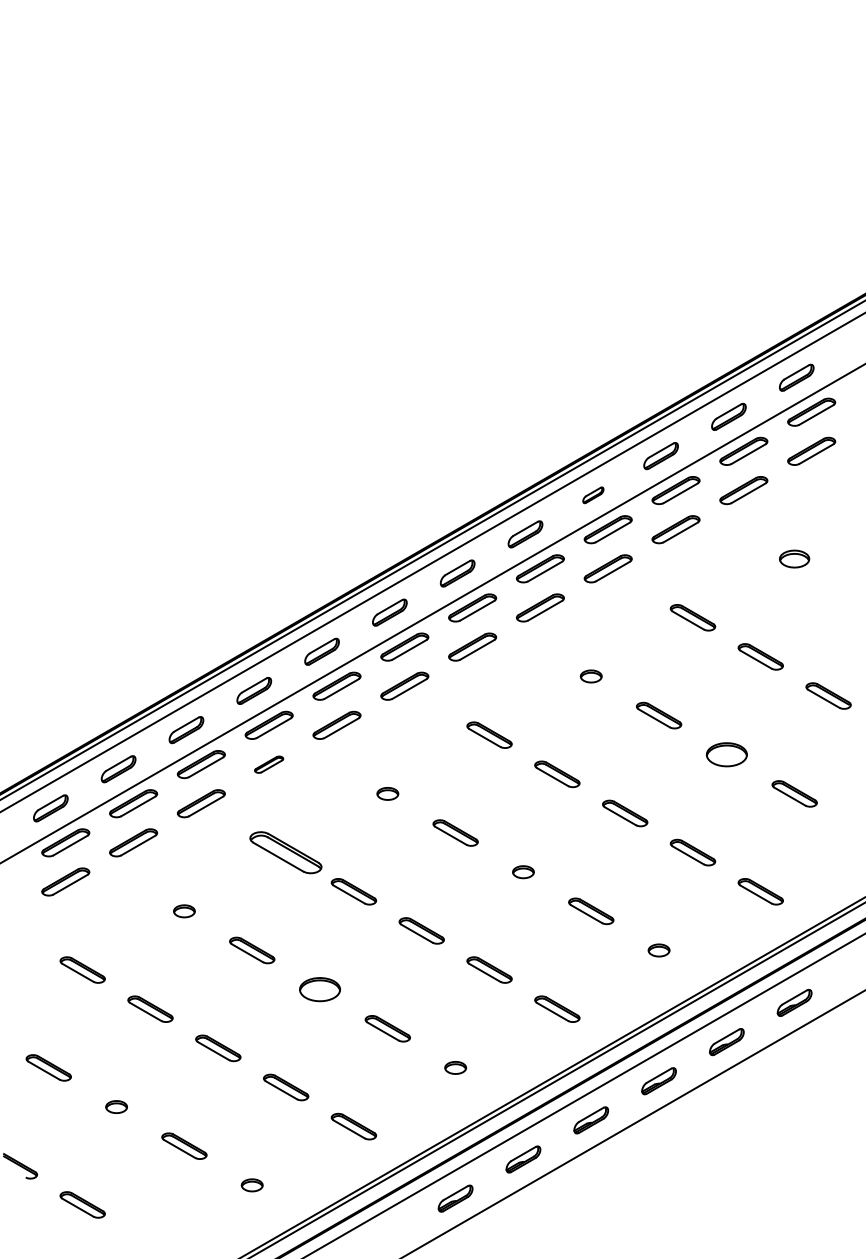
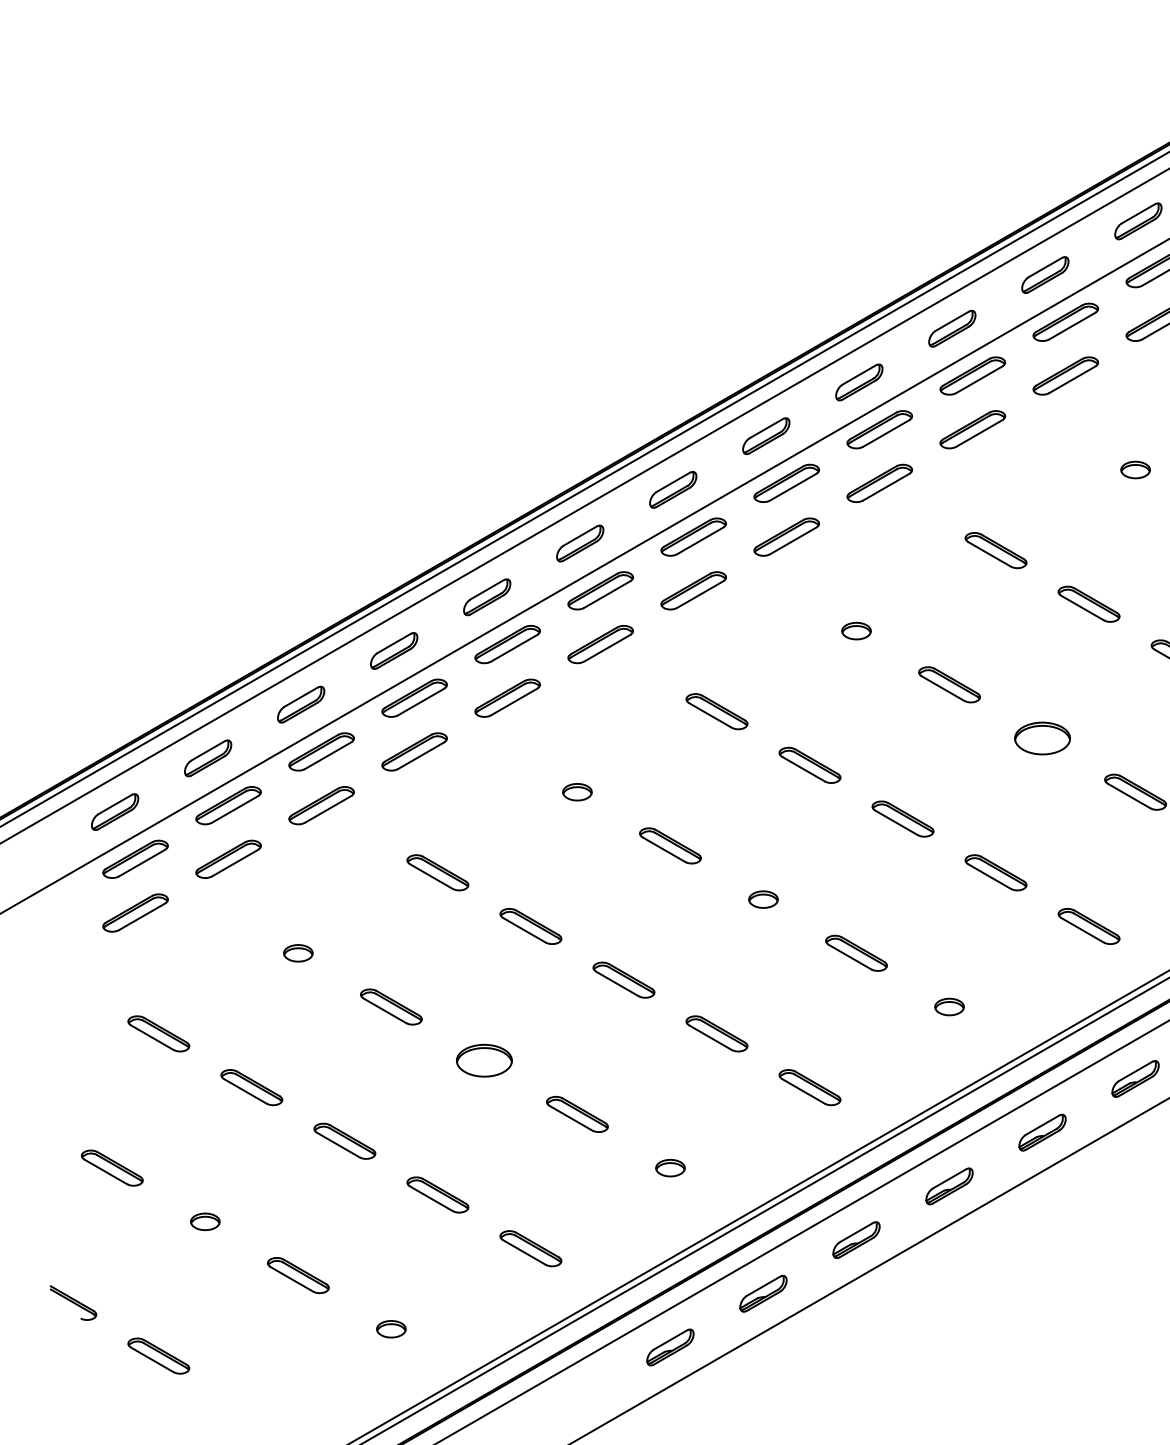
part: (593, 495) -> (859, 382), size x1.67
part: (794, 558) -> (1135, 469), size x0.71
part: (268, 764) -> (413, 751), size x1.67
part: (286, 852) -> (438, 872), size x0.62

